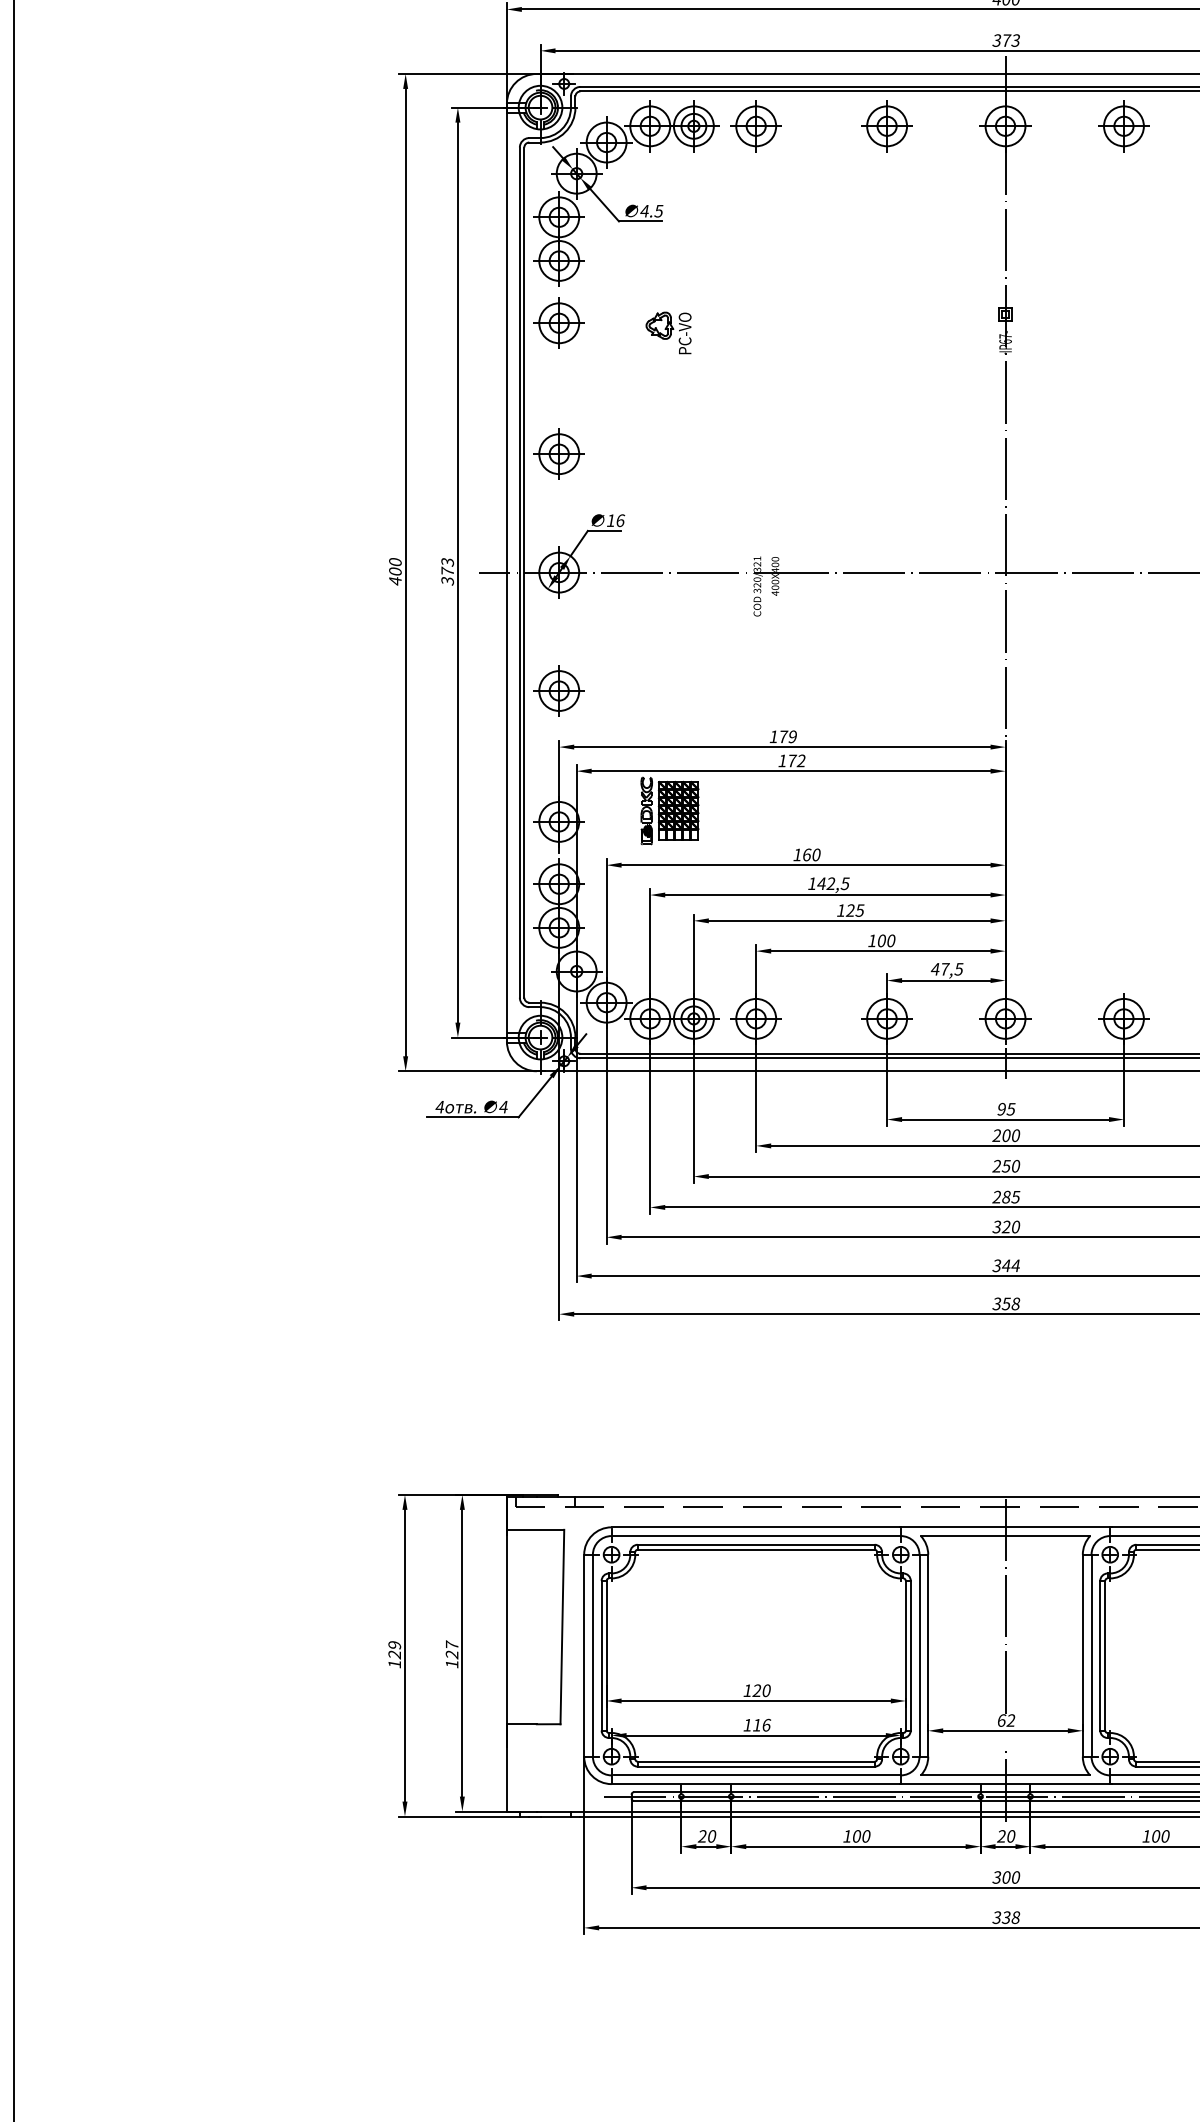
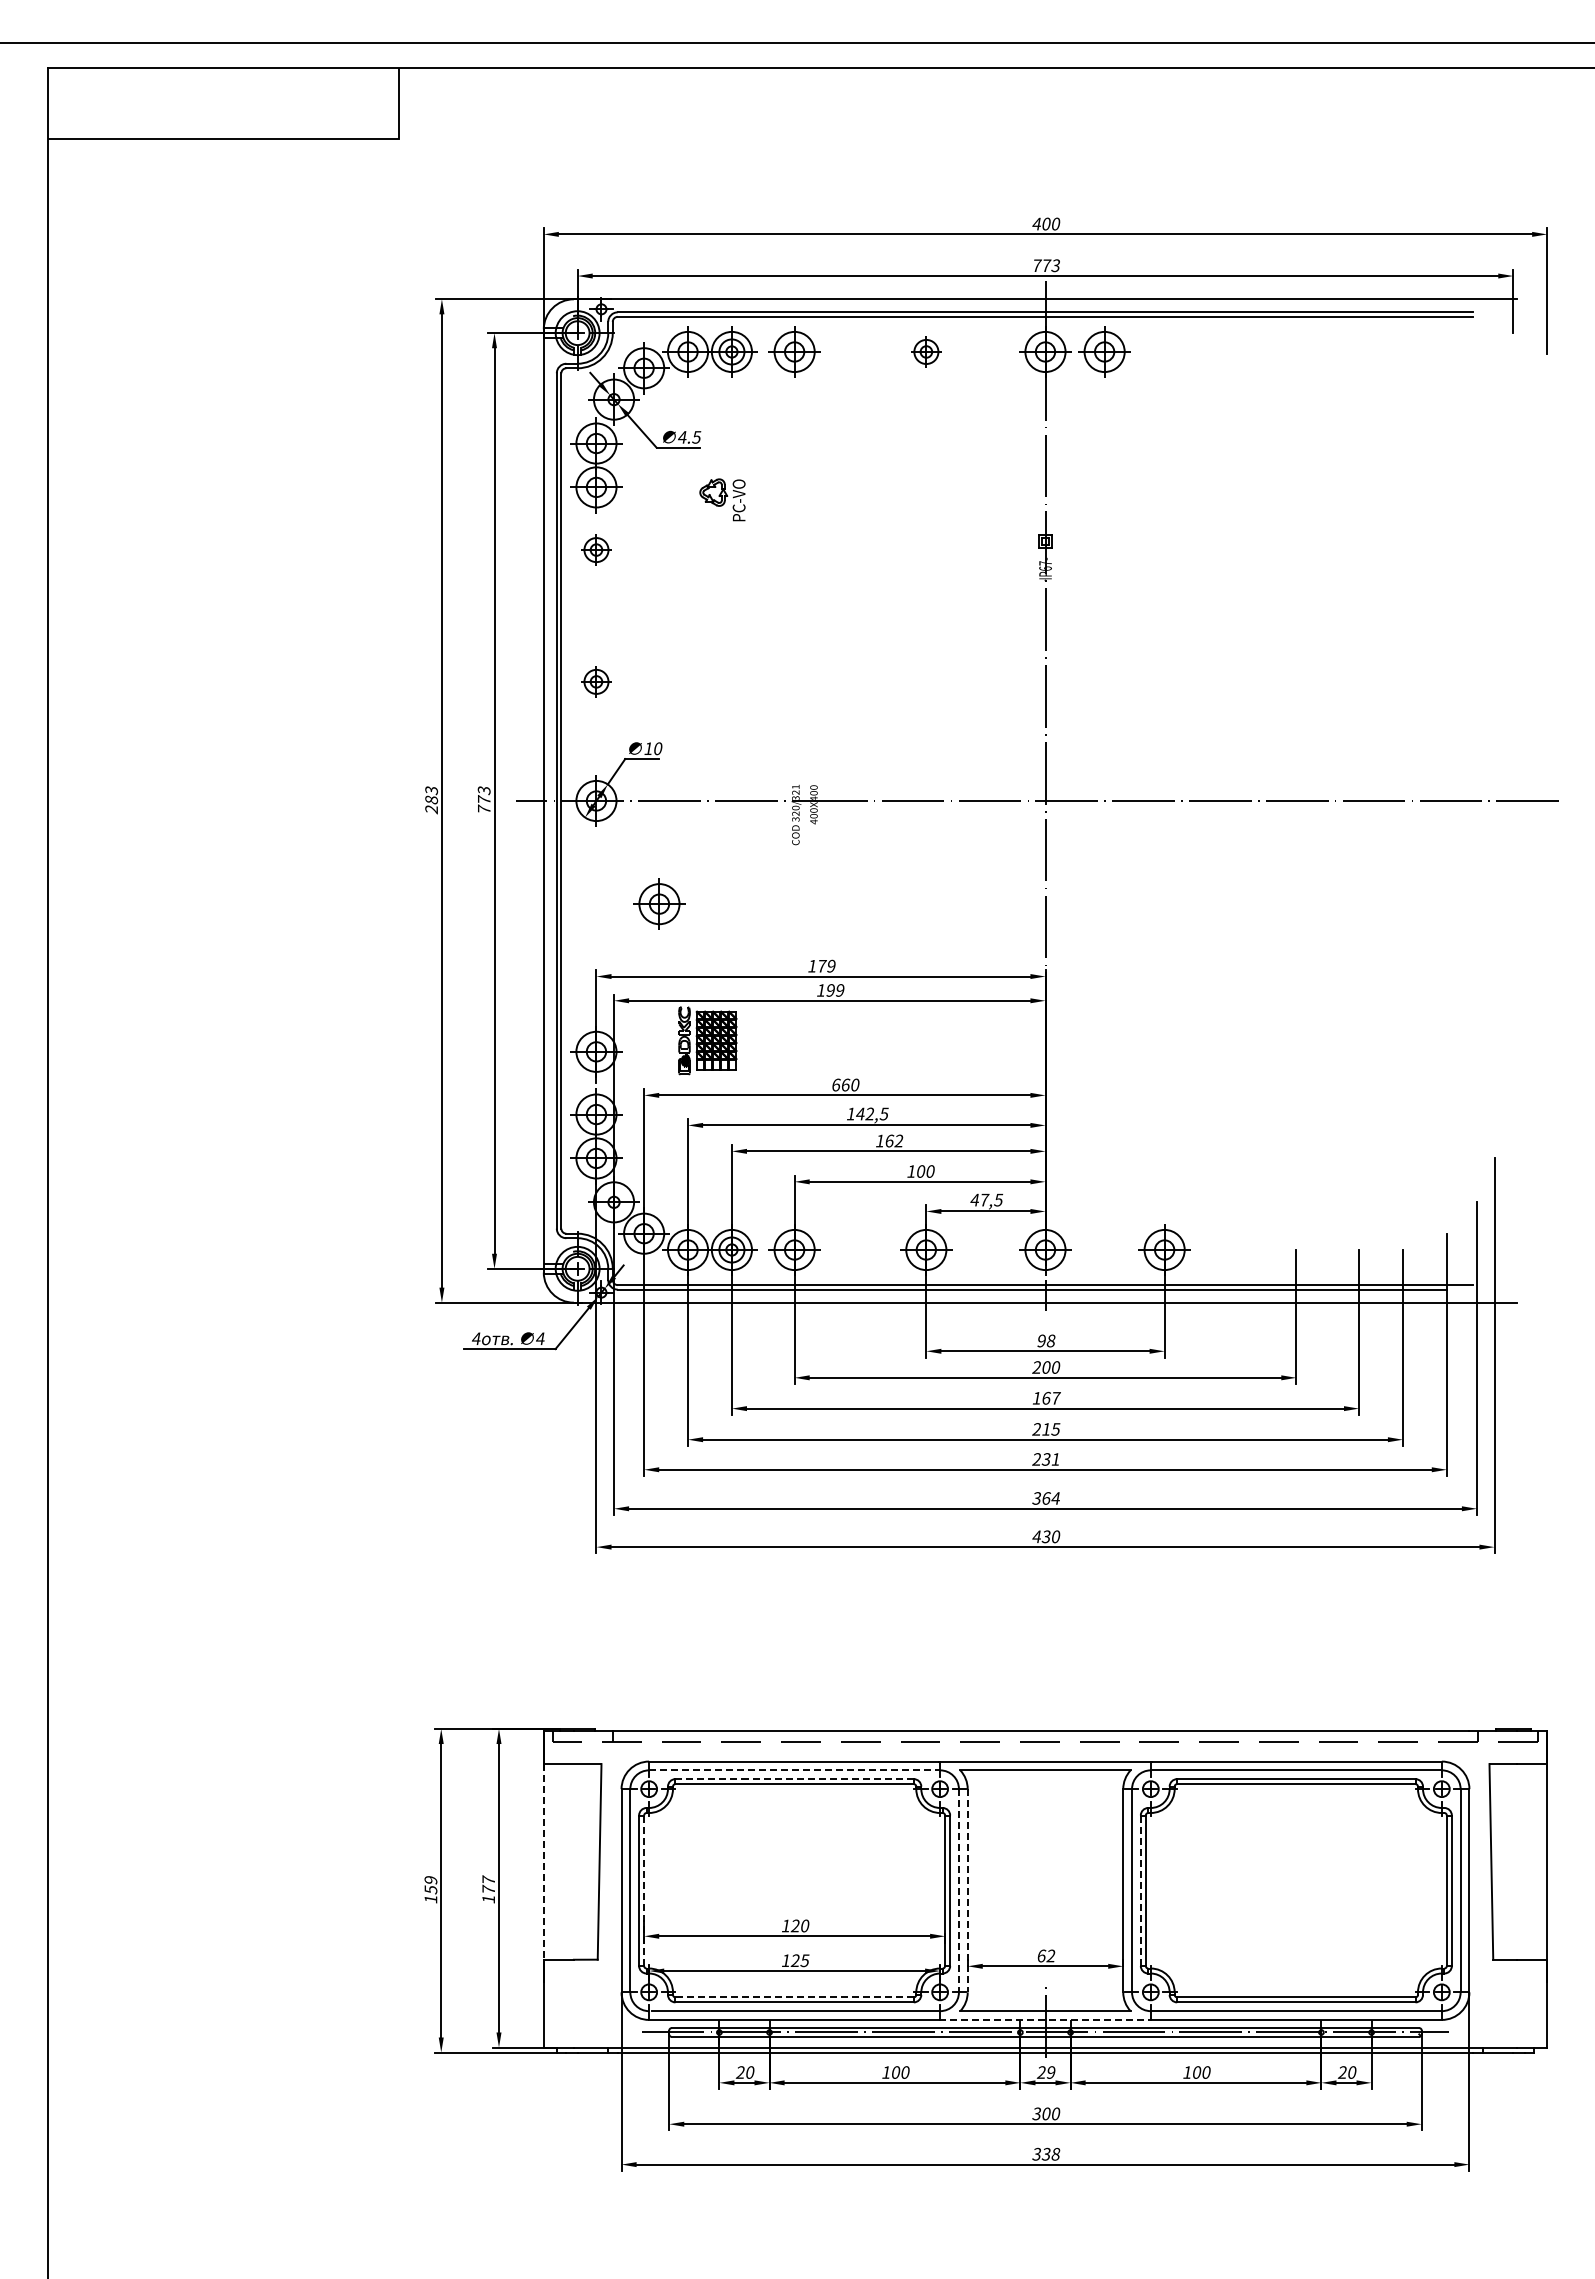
text: (996, 40) -> (1036, 265), 373 -> 773
part: (887, 125) -> (926, 351), size x0.6
part: (1123, 125) -> (1104, 351), moved
part: (559, 322) -> (596, 549), size x0.6
part: (668, 332) -> (722, 499), moved
part: (559, 453) -> (596, 681), size x0.6
text: (620, 520) -> (658, 748), 16 -> 10
text: (395, 572) -> (431, 800), 400 -> 283
text: (446, 581) -> (483, 809), 373 -> 773
part: (559, 690) -> (659, 903), moved
text: (796, 760) -> (835, 990), 172 -> 199
text: (797, 854) -> (836, 1084), 160 -> 660
text: (854, 910) -> (893, 1140), 125 -> 162
text: (1010, 1108) -> (1050, 1340), 95 -> 98
text: (1006, 1165) -> (1046, 1397), 250 -> 167
text: (1006, 1197) -> (1046, 1429), 285 -> 215
text: (1006, 1227) -> (1046, 1459), 320 -> 231
text: (1006, 1265) -> (1046, 1498), 344 -> 364
text: (1006, 1303) -> (1046, 1536), 358 -> 430
line: (757, 1536) -> (795, 1770), solid -> dashed
line: (757, 1545) -> (795, 1779), solid -> dashed
line: (1005, 1602) -> (1045, 1837), removed
line: (506, 1626) -> (543, 1861), solid -> dashed
text: (394, 1654) -> (430, 1889), 129 -> 159
text: (451, 1654) -> (488, 1889), 127 -> 177
line: (606, 1655) -> (644, 1890), solid -> dashed
line: (919, 1655) -> (958, 1890), solid -> dashed
line: (928, 1655) -> (967, 1890), solid -> dashed
line: (1099, 1656) -> (1140, 1891), solid -> dashed
text: (761, 1725) -> (799, 1960), 116 -> 125
line: (756, 1761) -> (794, 1997), solid -> dashed
line: (1005, 1783) -> (1045, 2019), solid -> dashed
text: (1011, 1836) -> (1051, 2072), 20 -> 29

